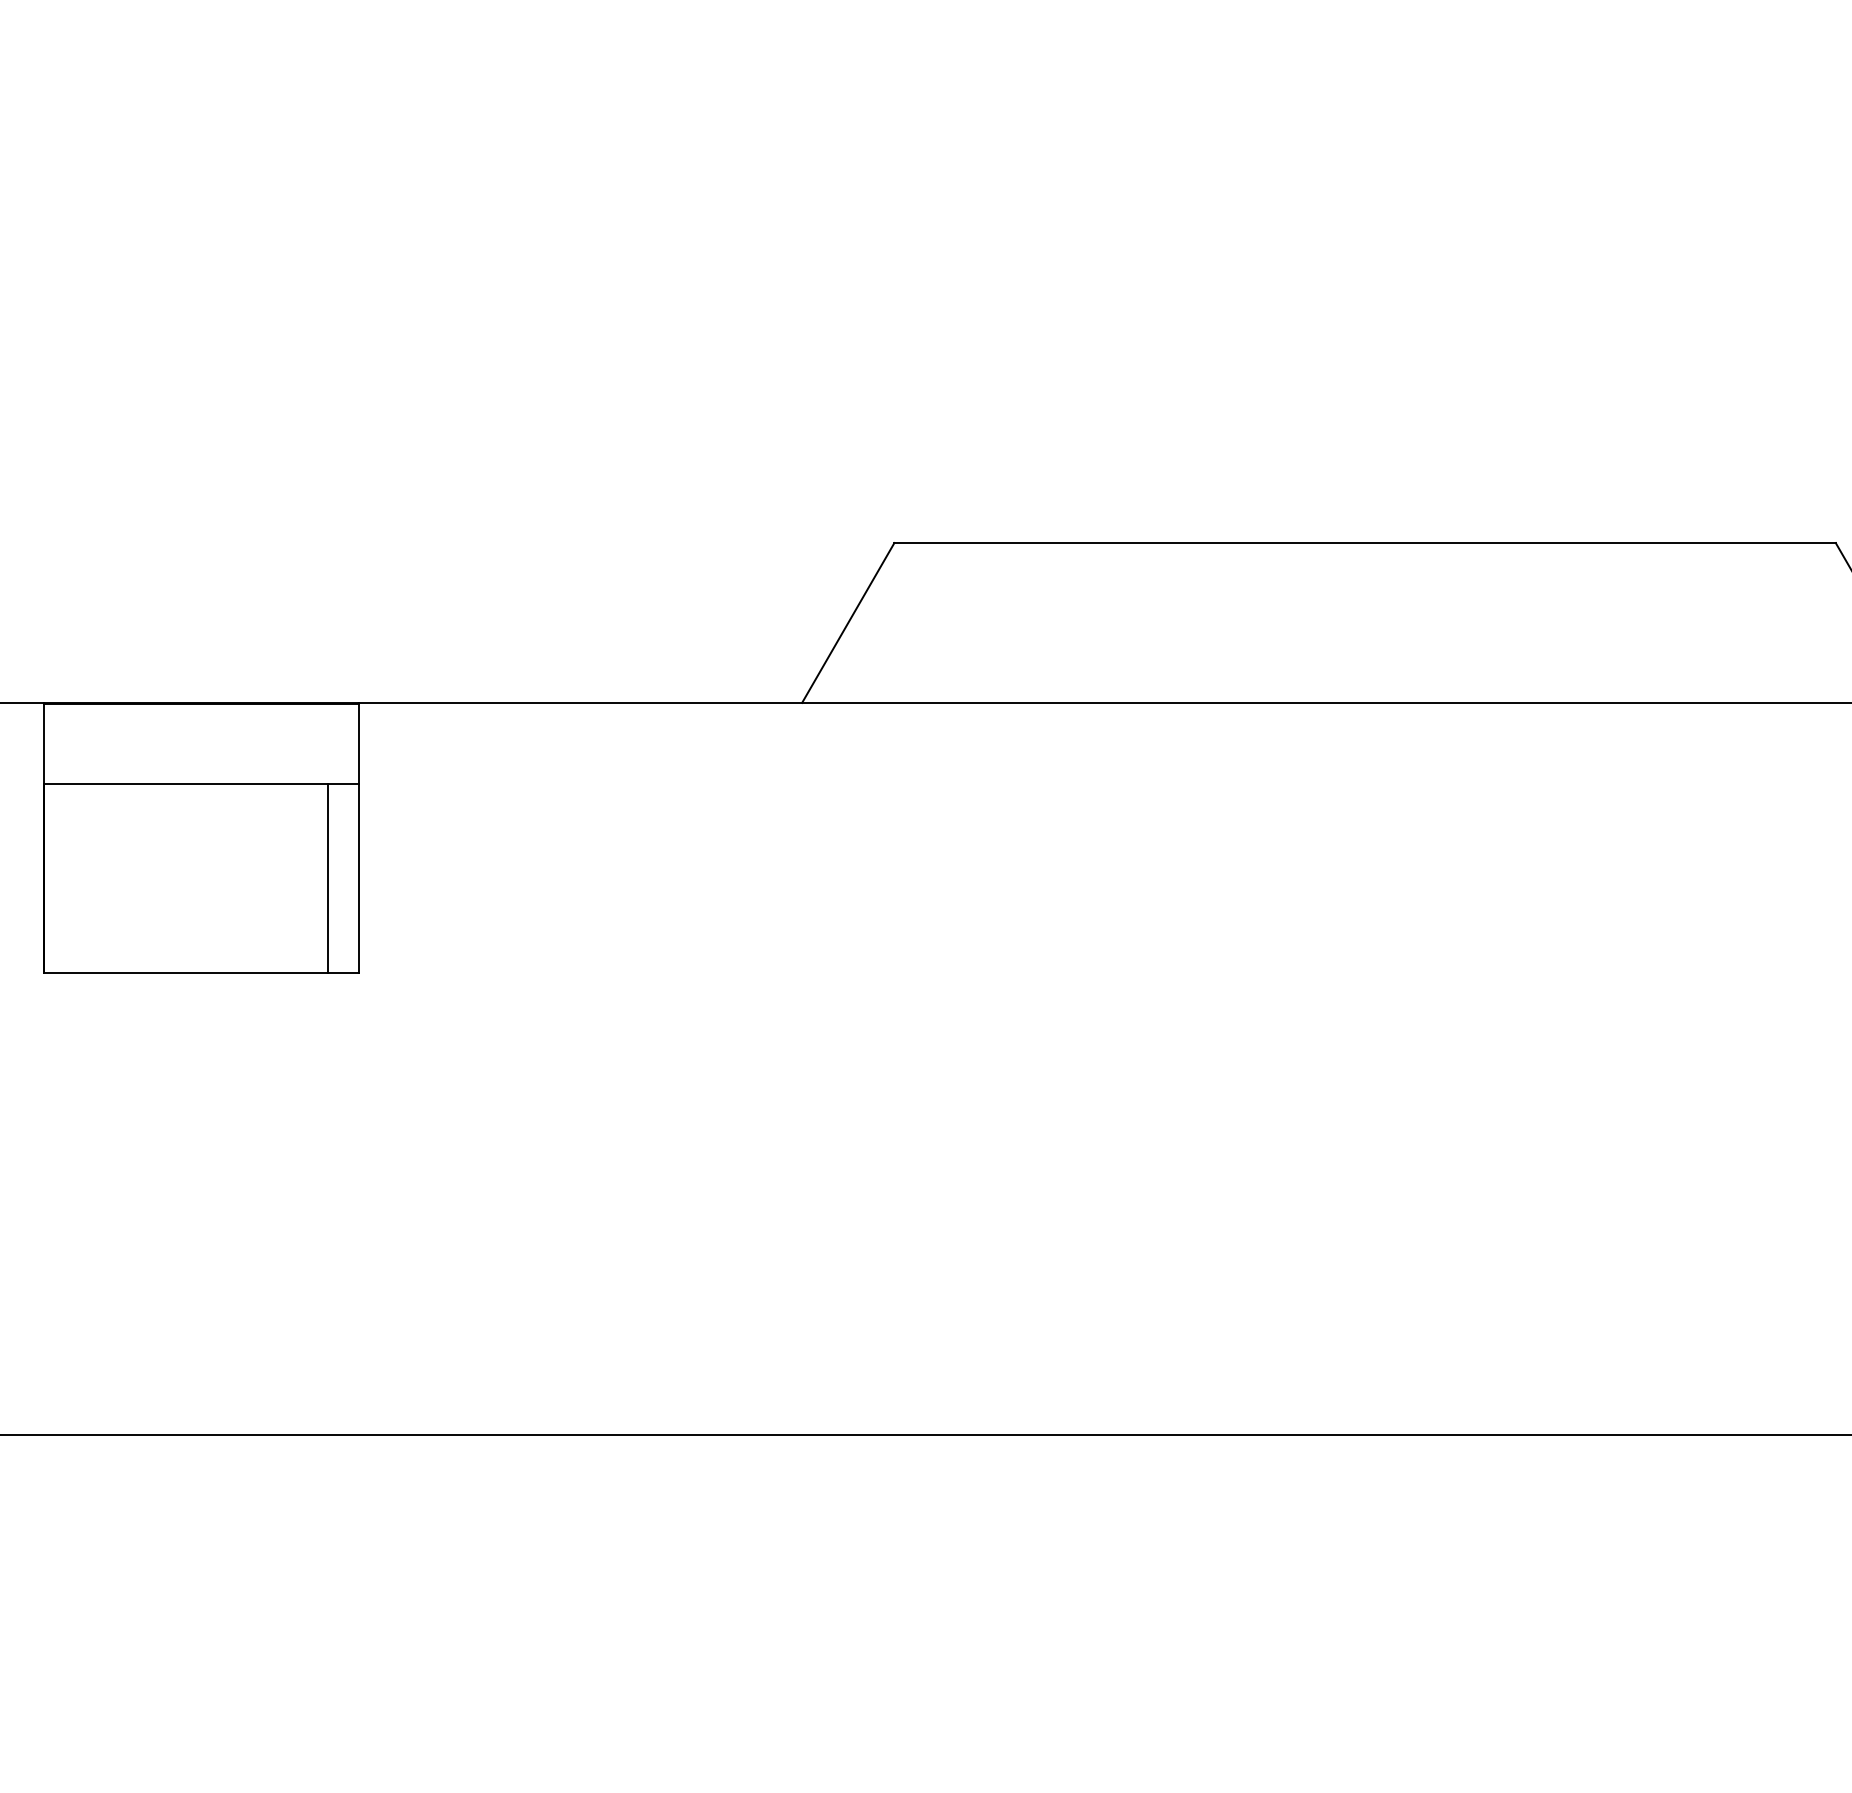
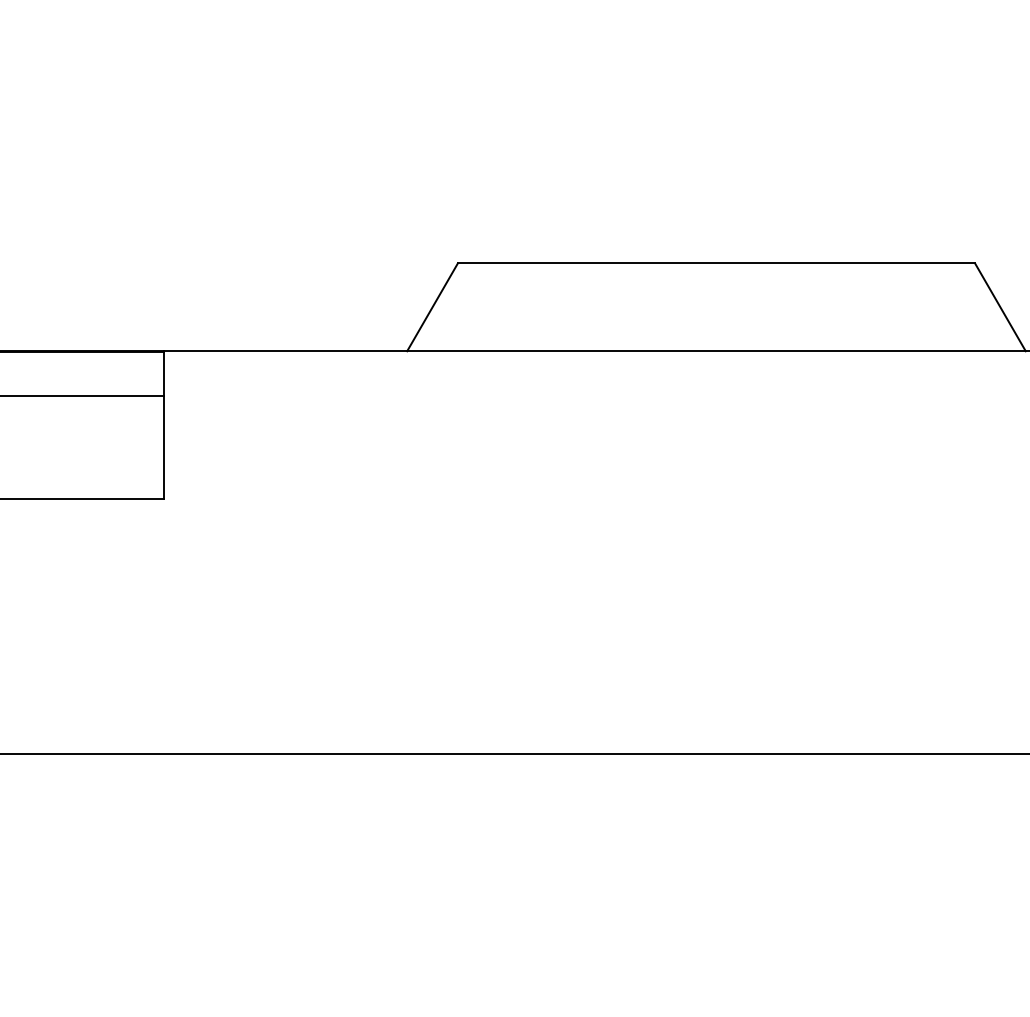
line: (327, 878) -> (146, 447), removed

